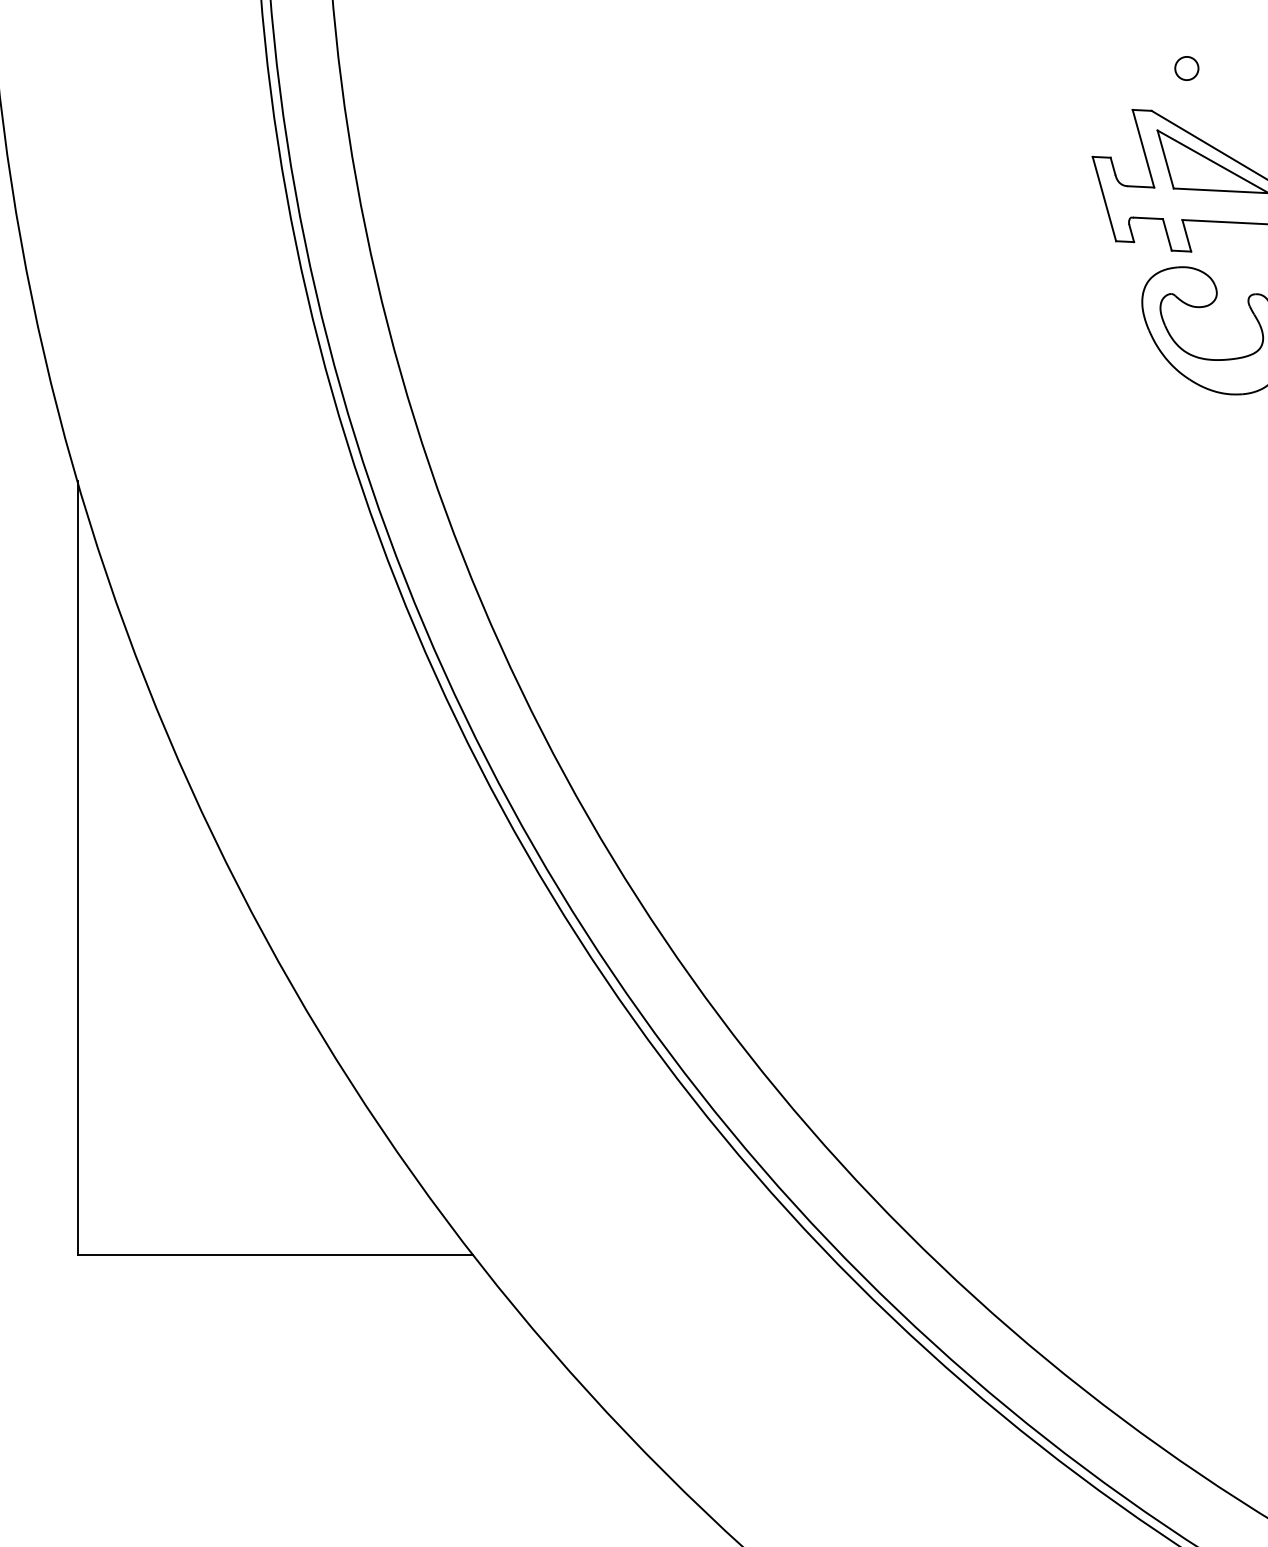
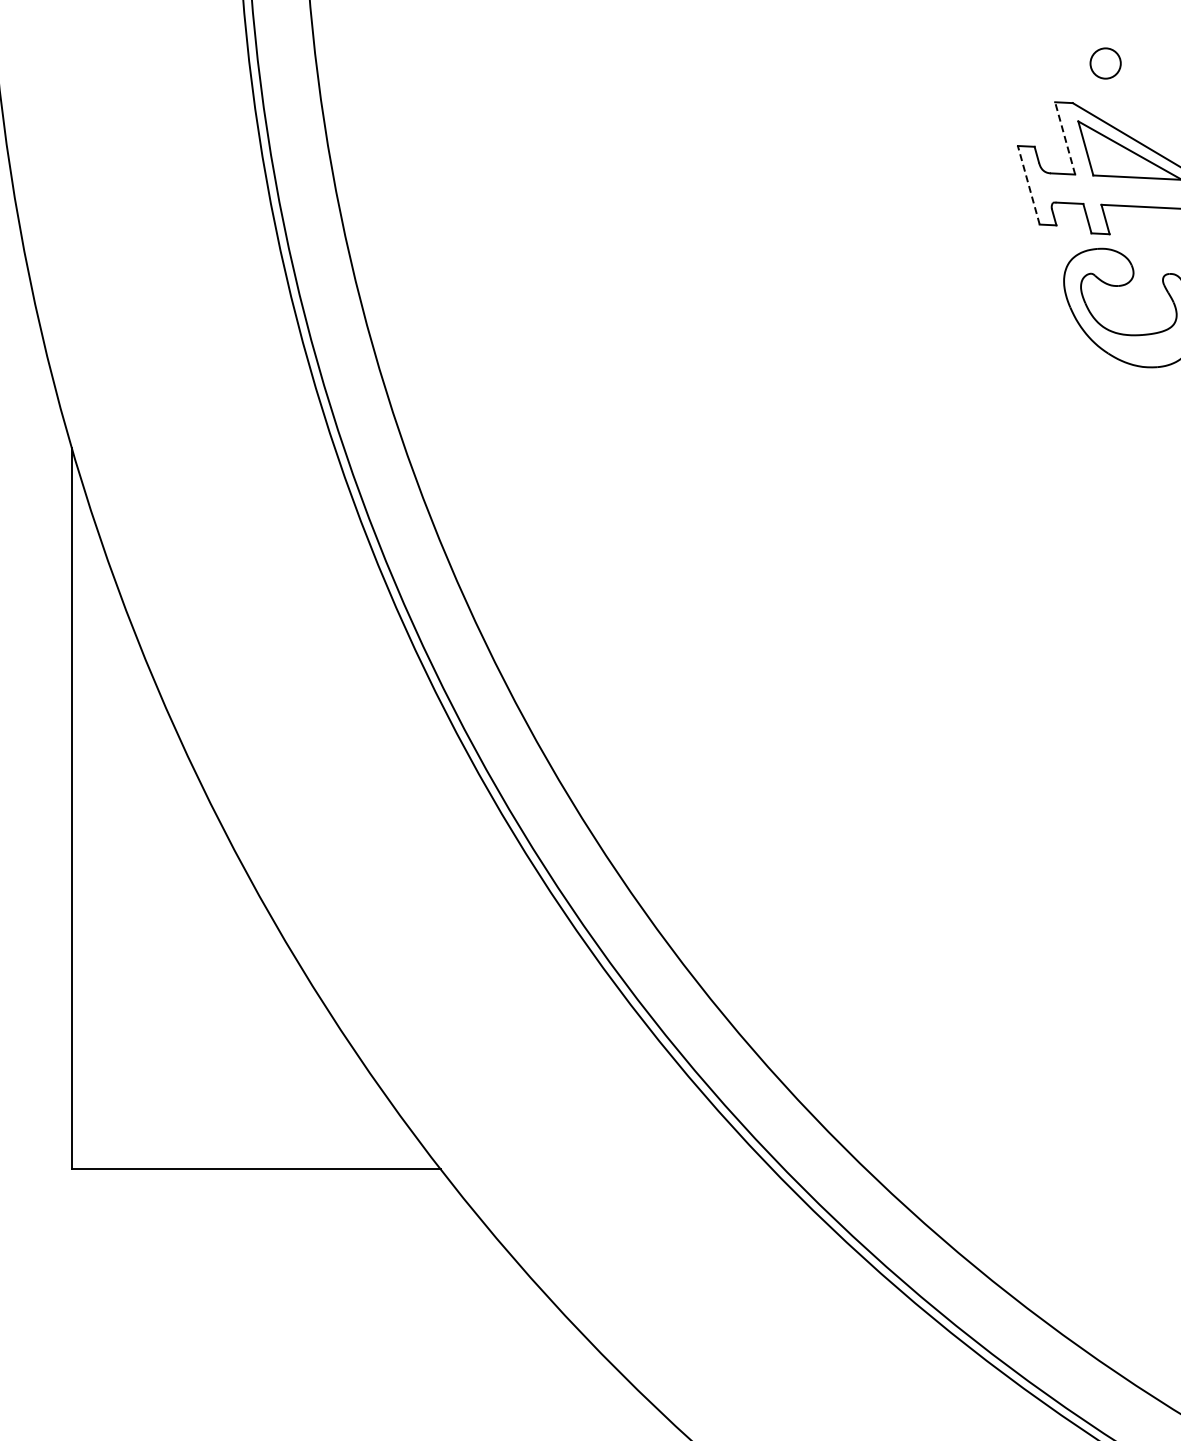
circle: (1186, 68) -> (1105, 63), size x1.4
line: (1143, 148) -> (1065, 138), solid -> dashed
line: (1104, 199) -> (1028, 185), solid -> dashed

